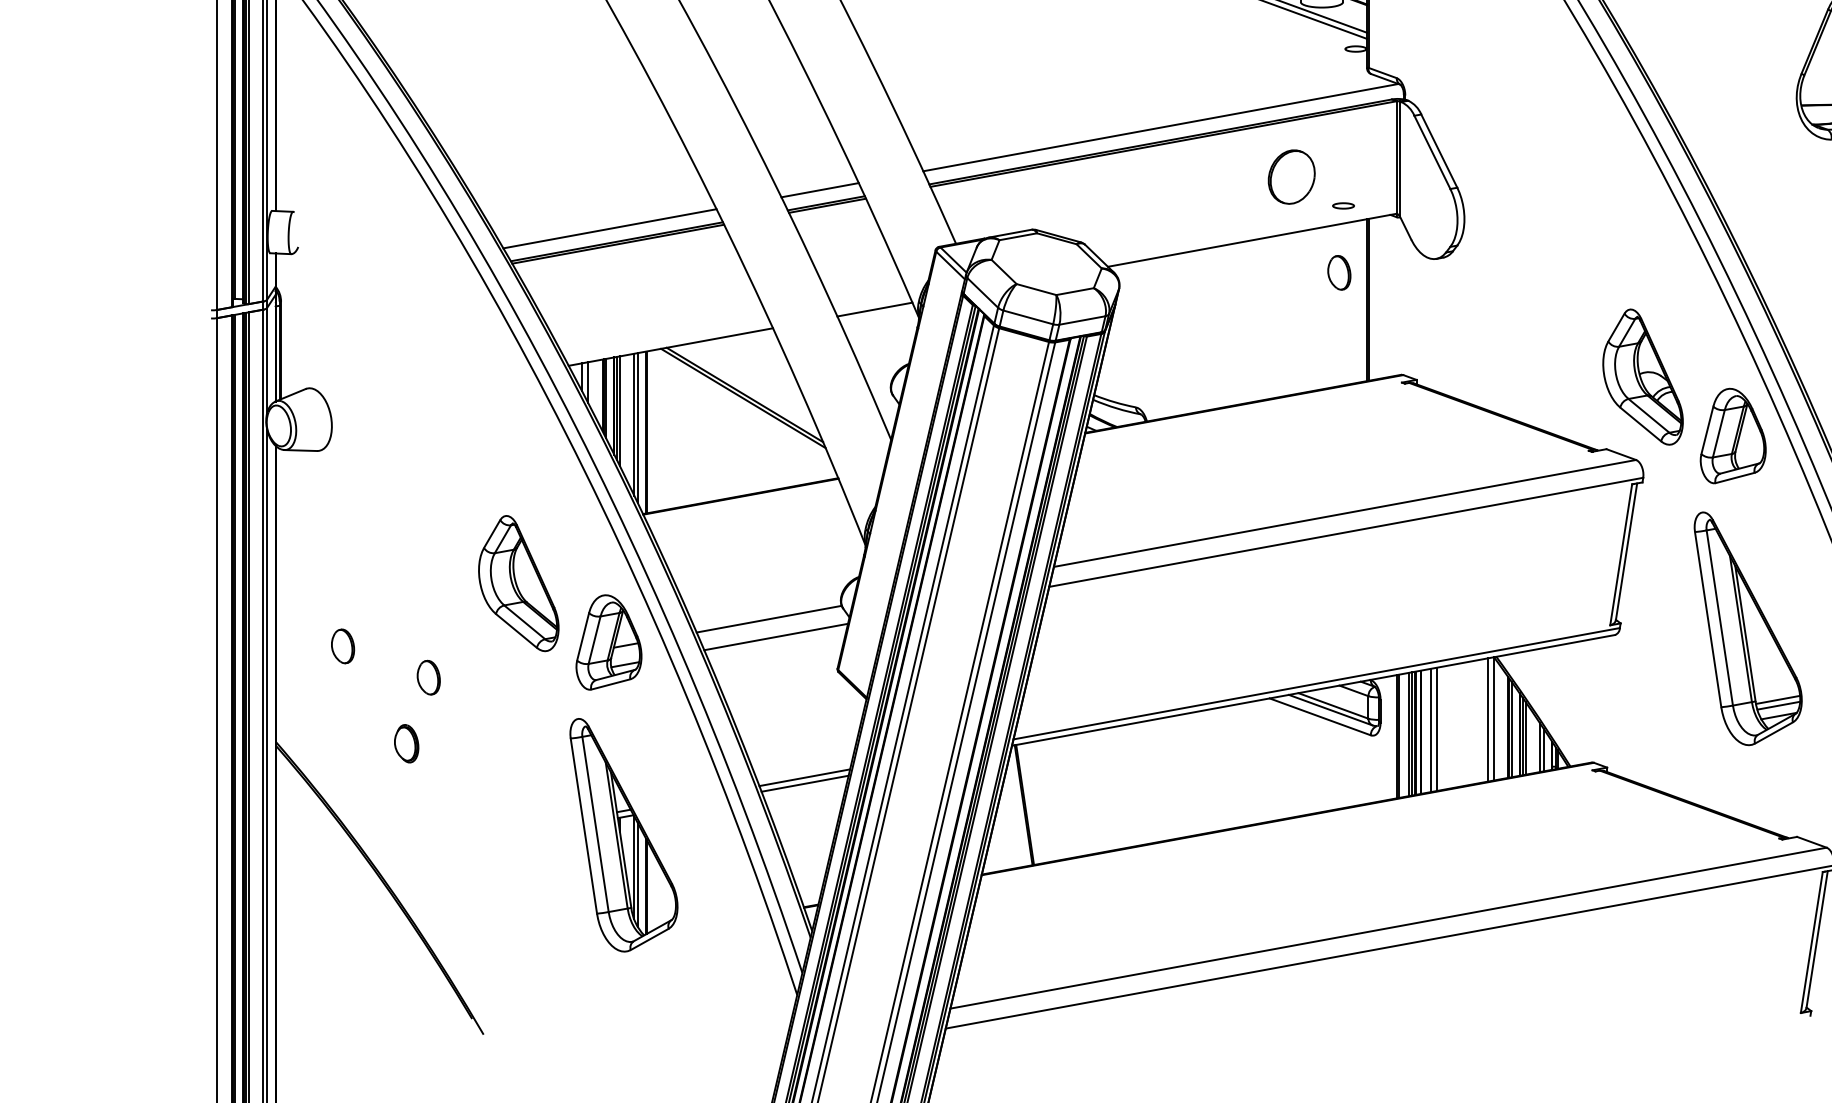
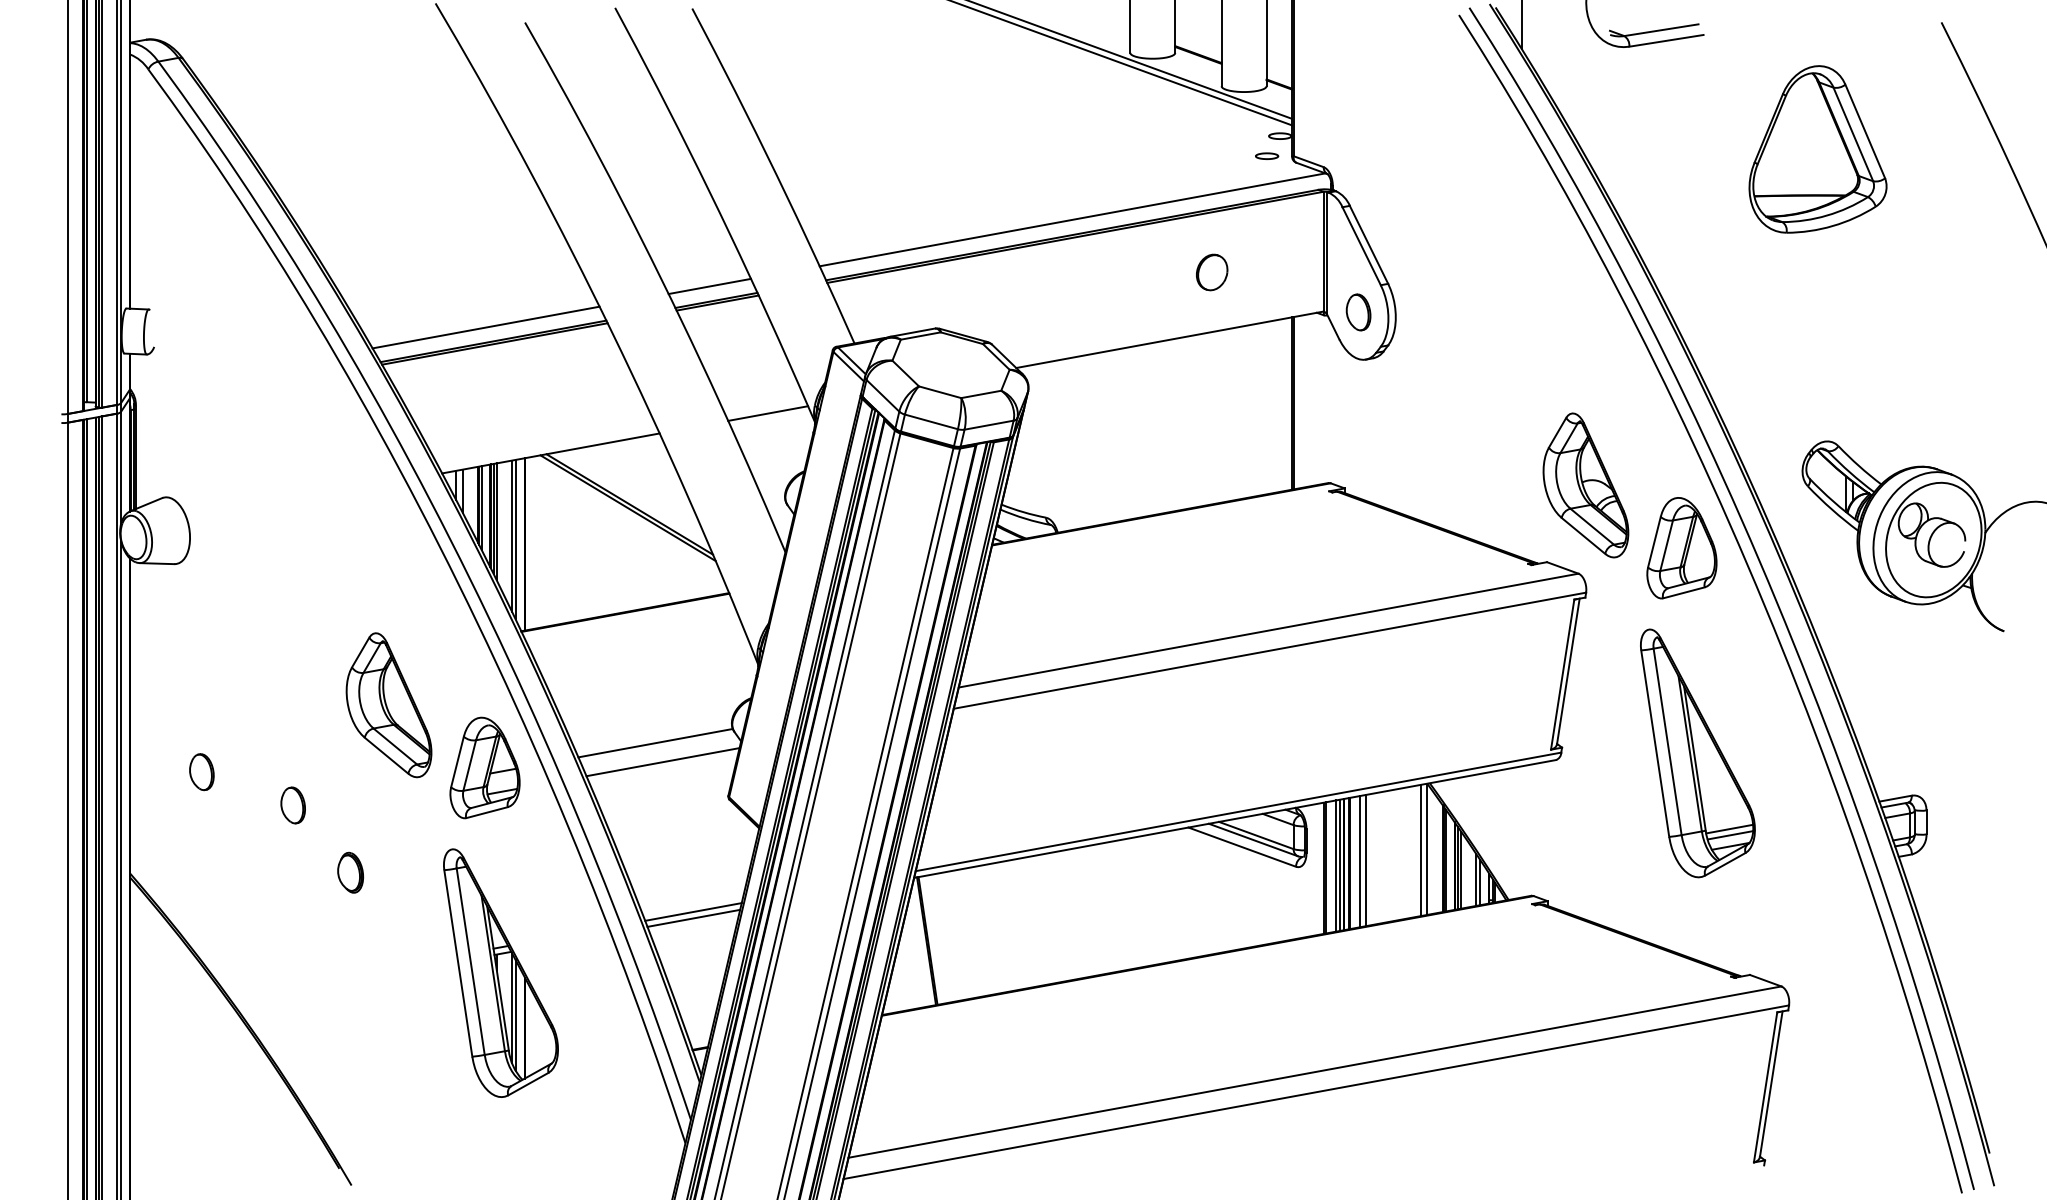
part: (1292, 177) -> (1212, 272), size x0.62
part: (1343, 205) -> (1267, 155), moved
part: (1339, 272) -> (1358, 312), moved
part: (406, 743) -> (350, 872), moved

